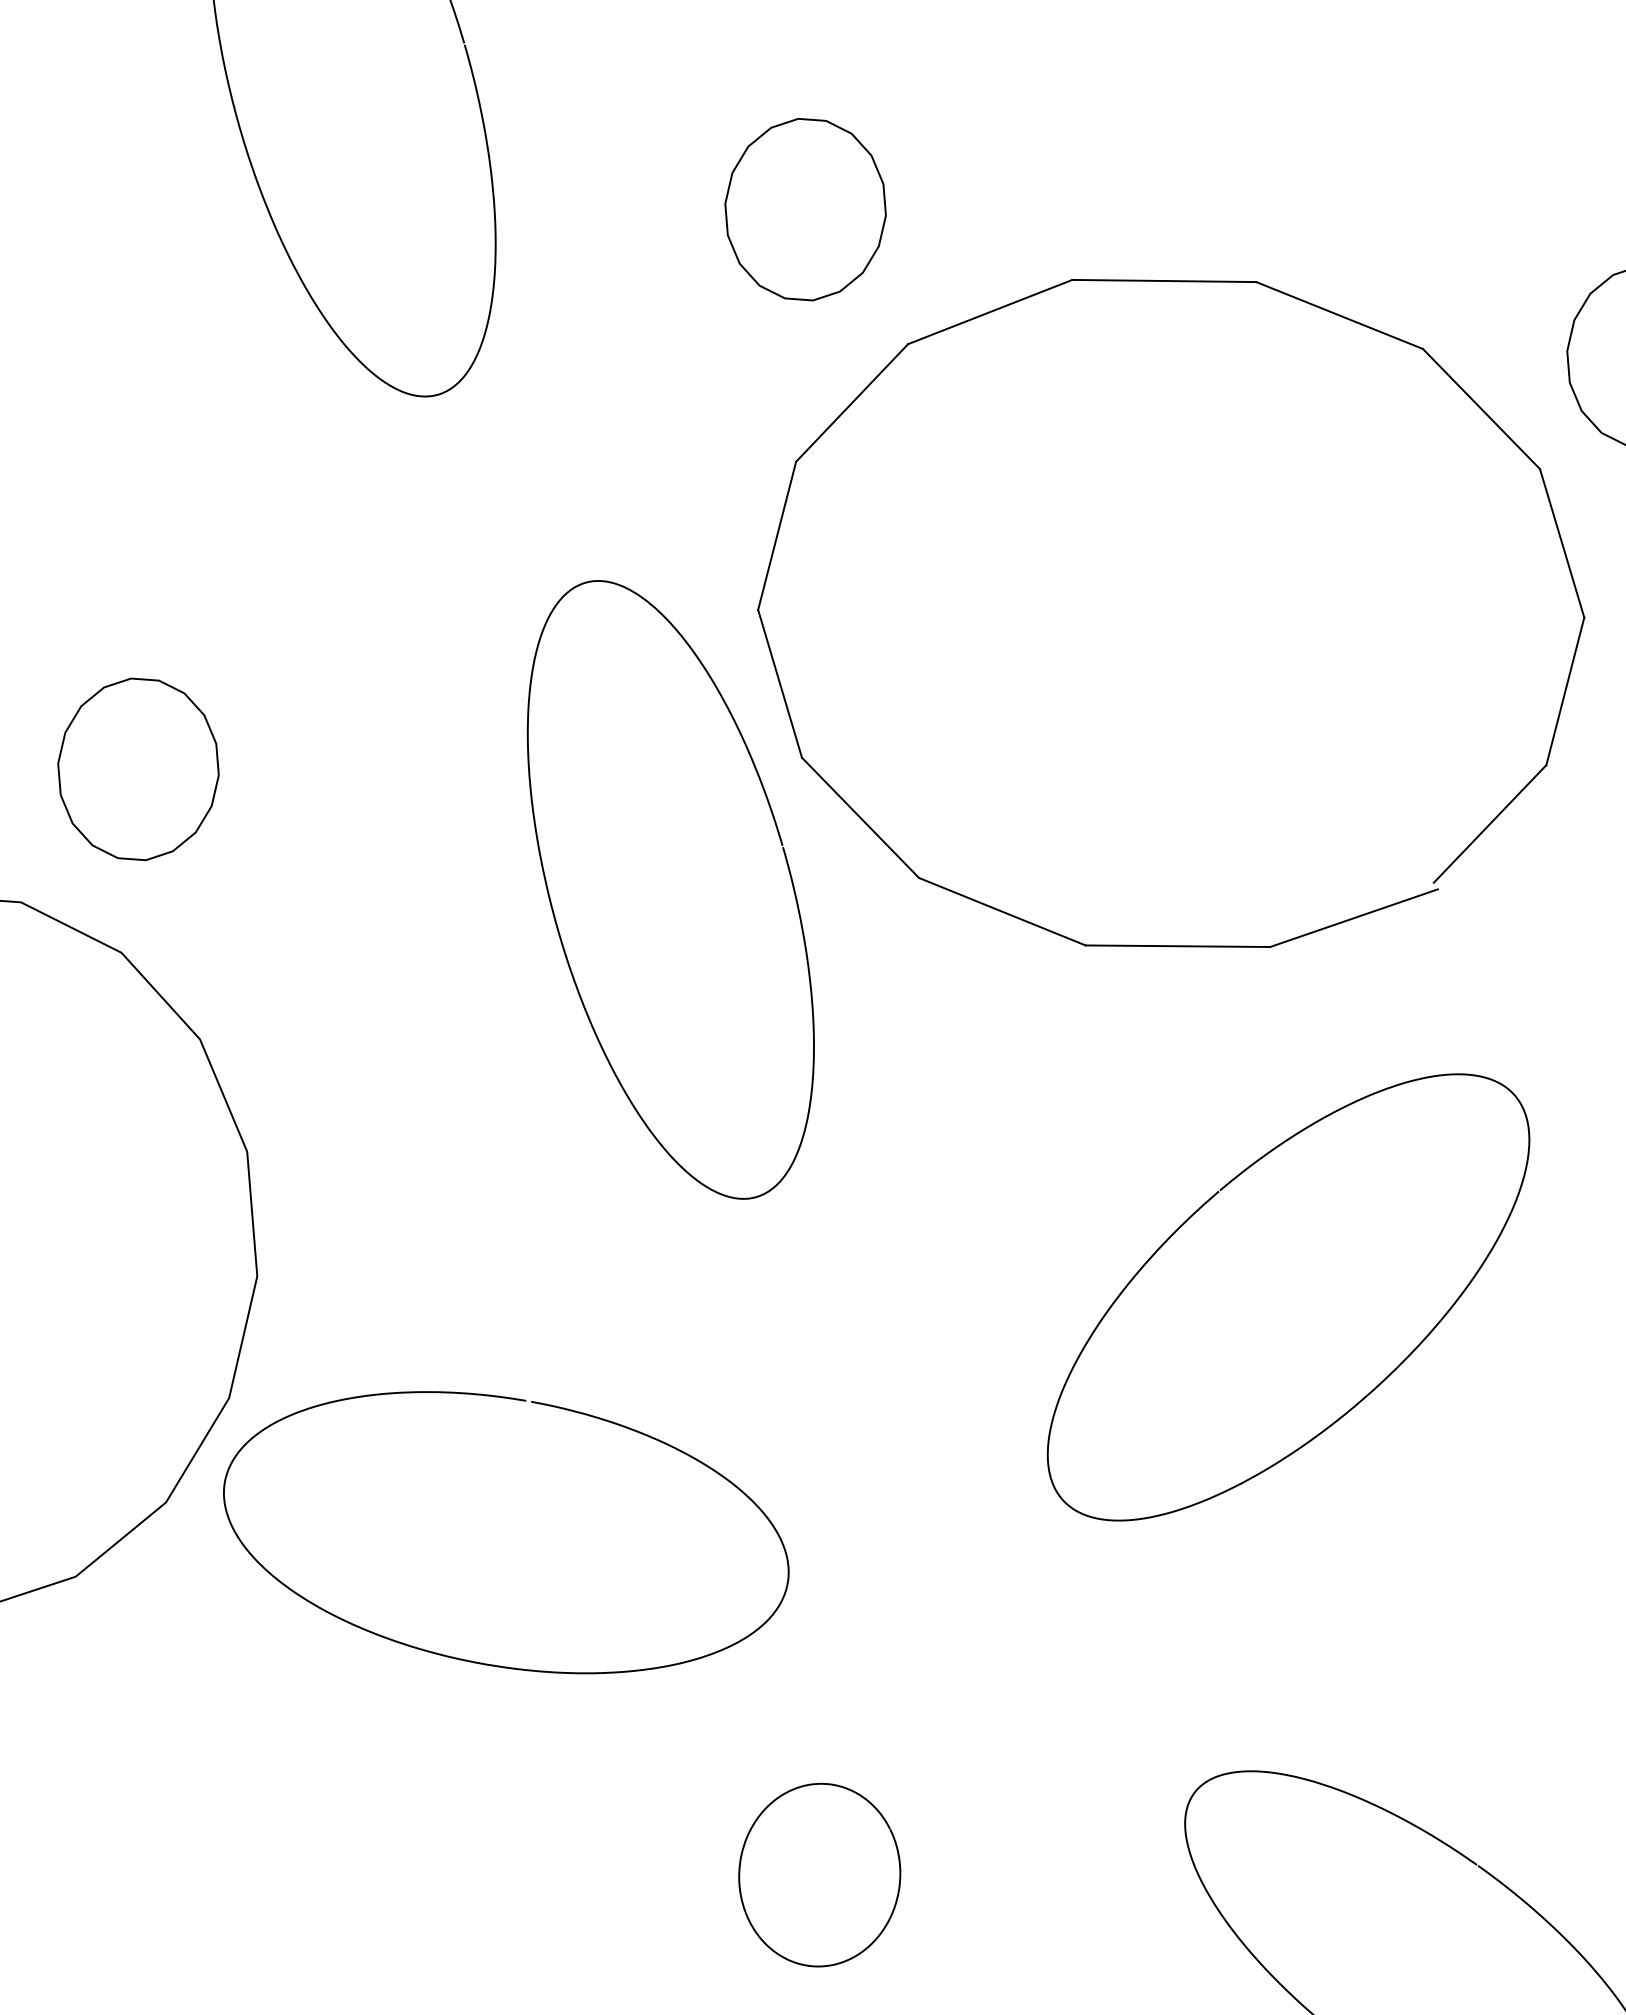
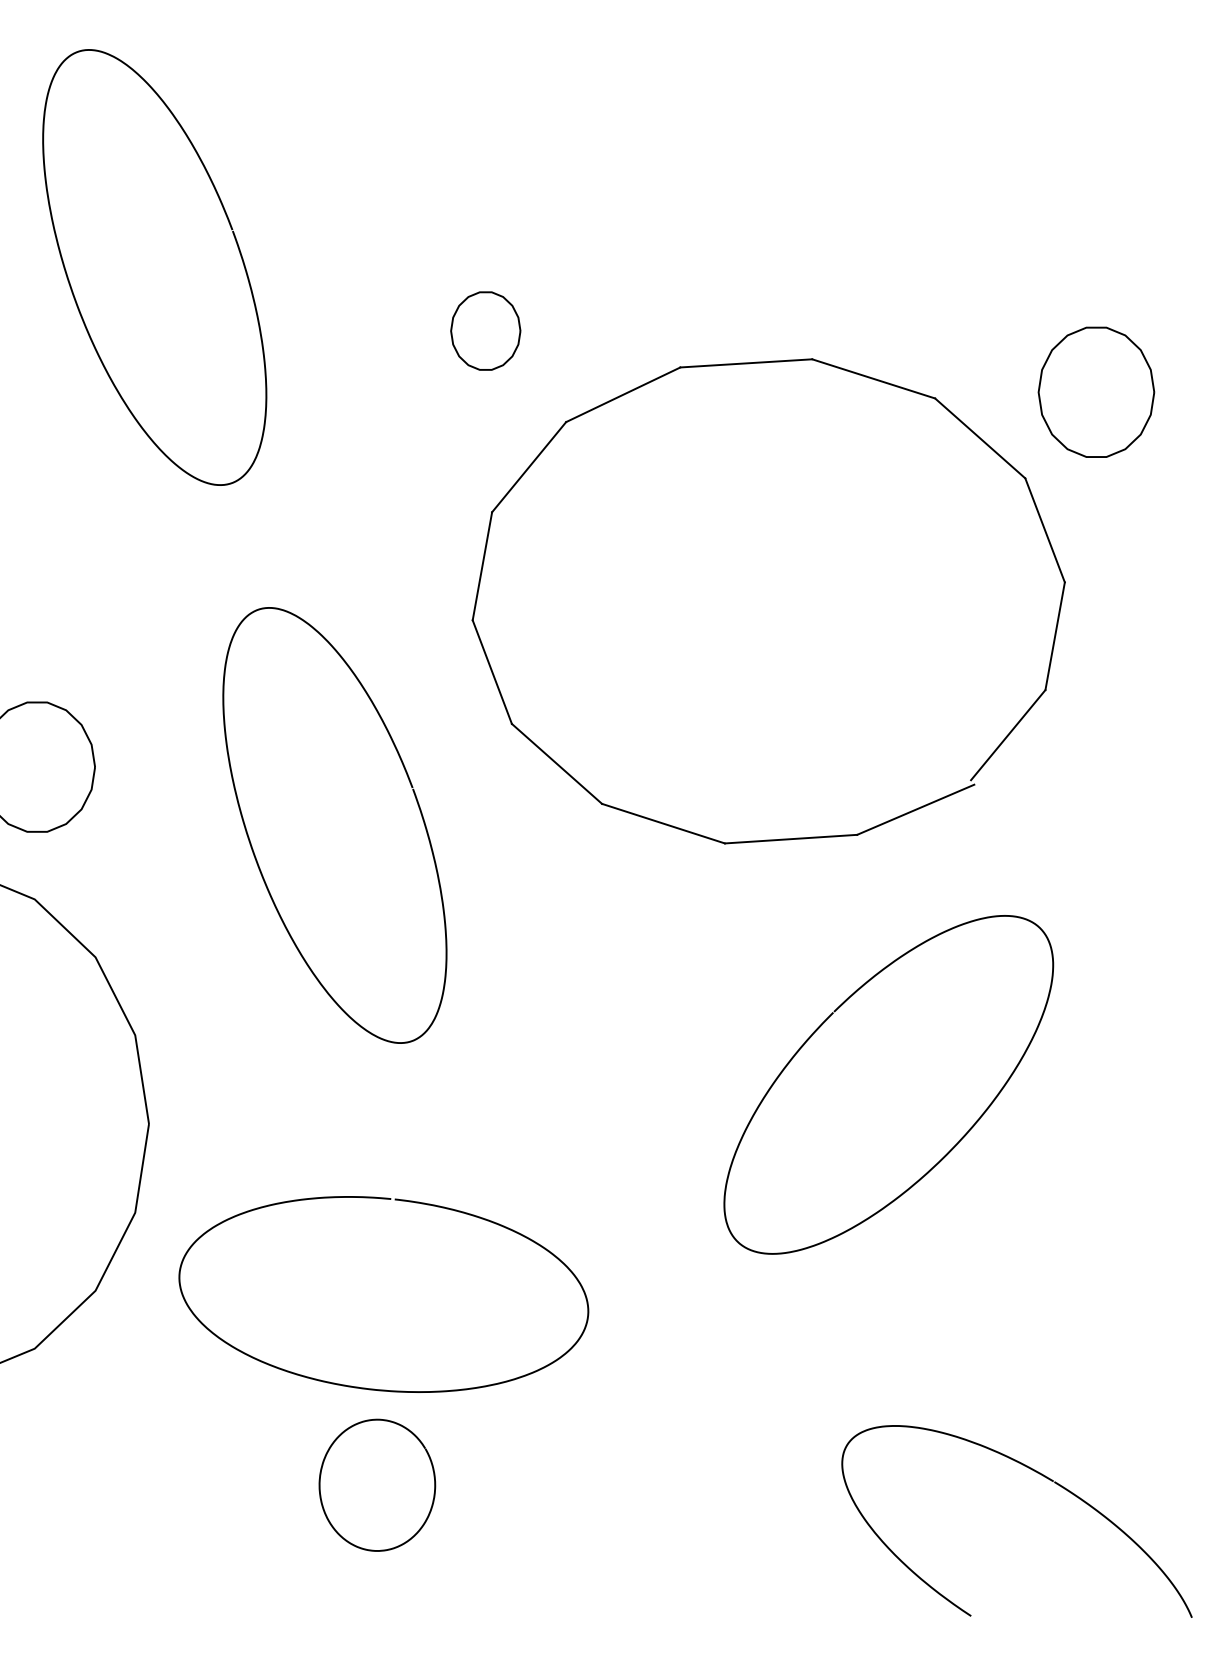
part: (805, 208) -> (485, 330), size x0.6
curve: (556, 917) -> (254, 851), moved
curve: (483, 1662) -> (374, 1388), moved
curve: (898, 1869) -> (433, 1477), moved

